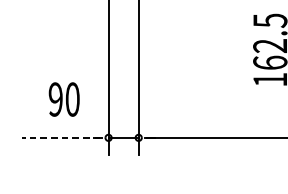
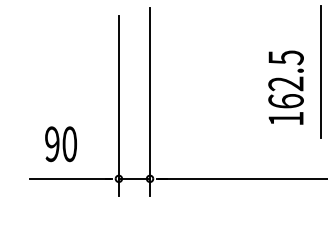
text: (63, 99) -> (60, 144), moved
line: (60, 137) -> (69, 178), dashed -> solid

